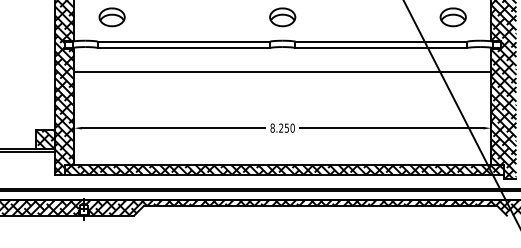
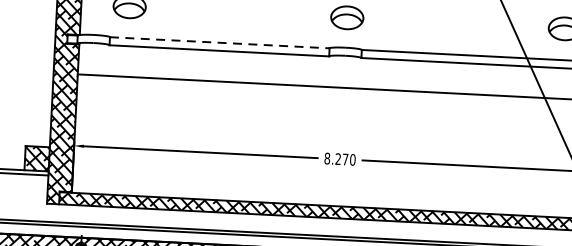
line: (184, 41) -> (220, 42), solid -> dashed
text: (286, 127) -> (345, 158), 8.250 -> 8.270

